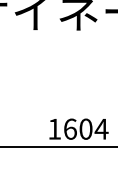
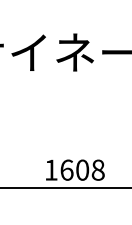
text: (101, 128) -> (98, 169), 1604 -> 1608

